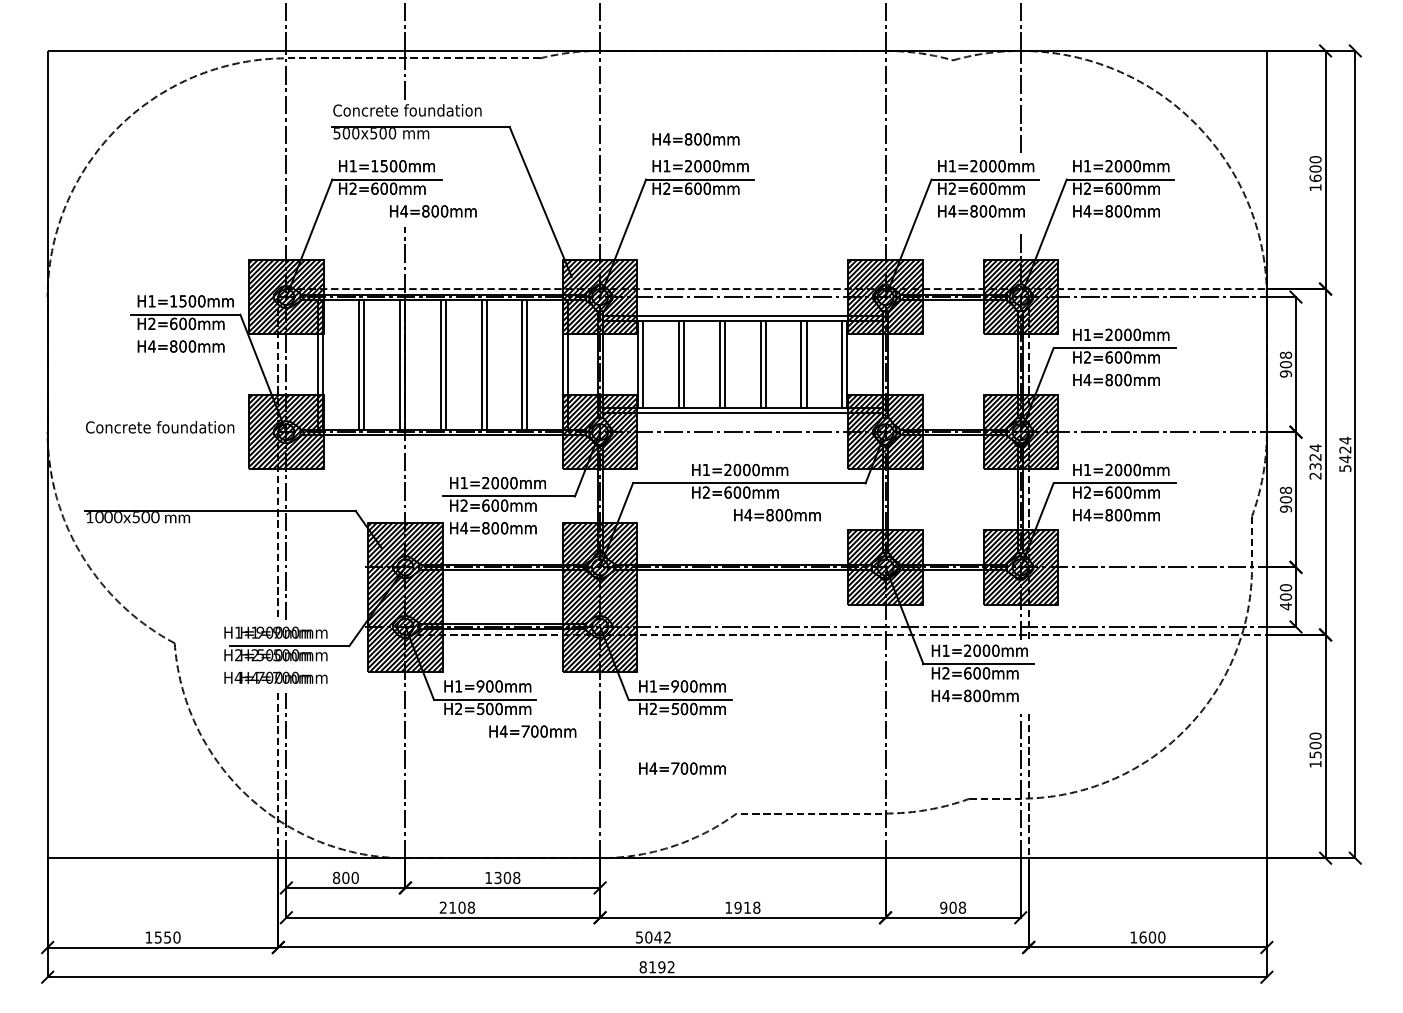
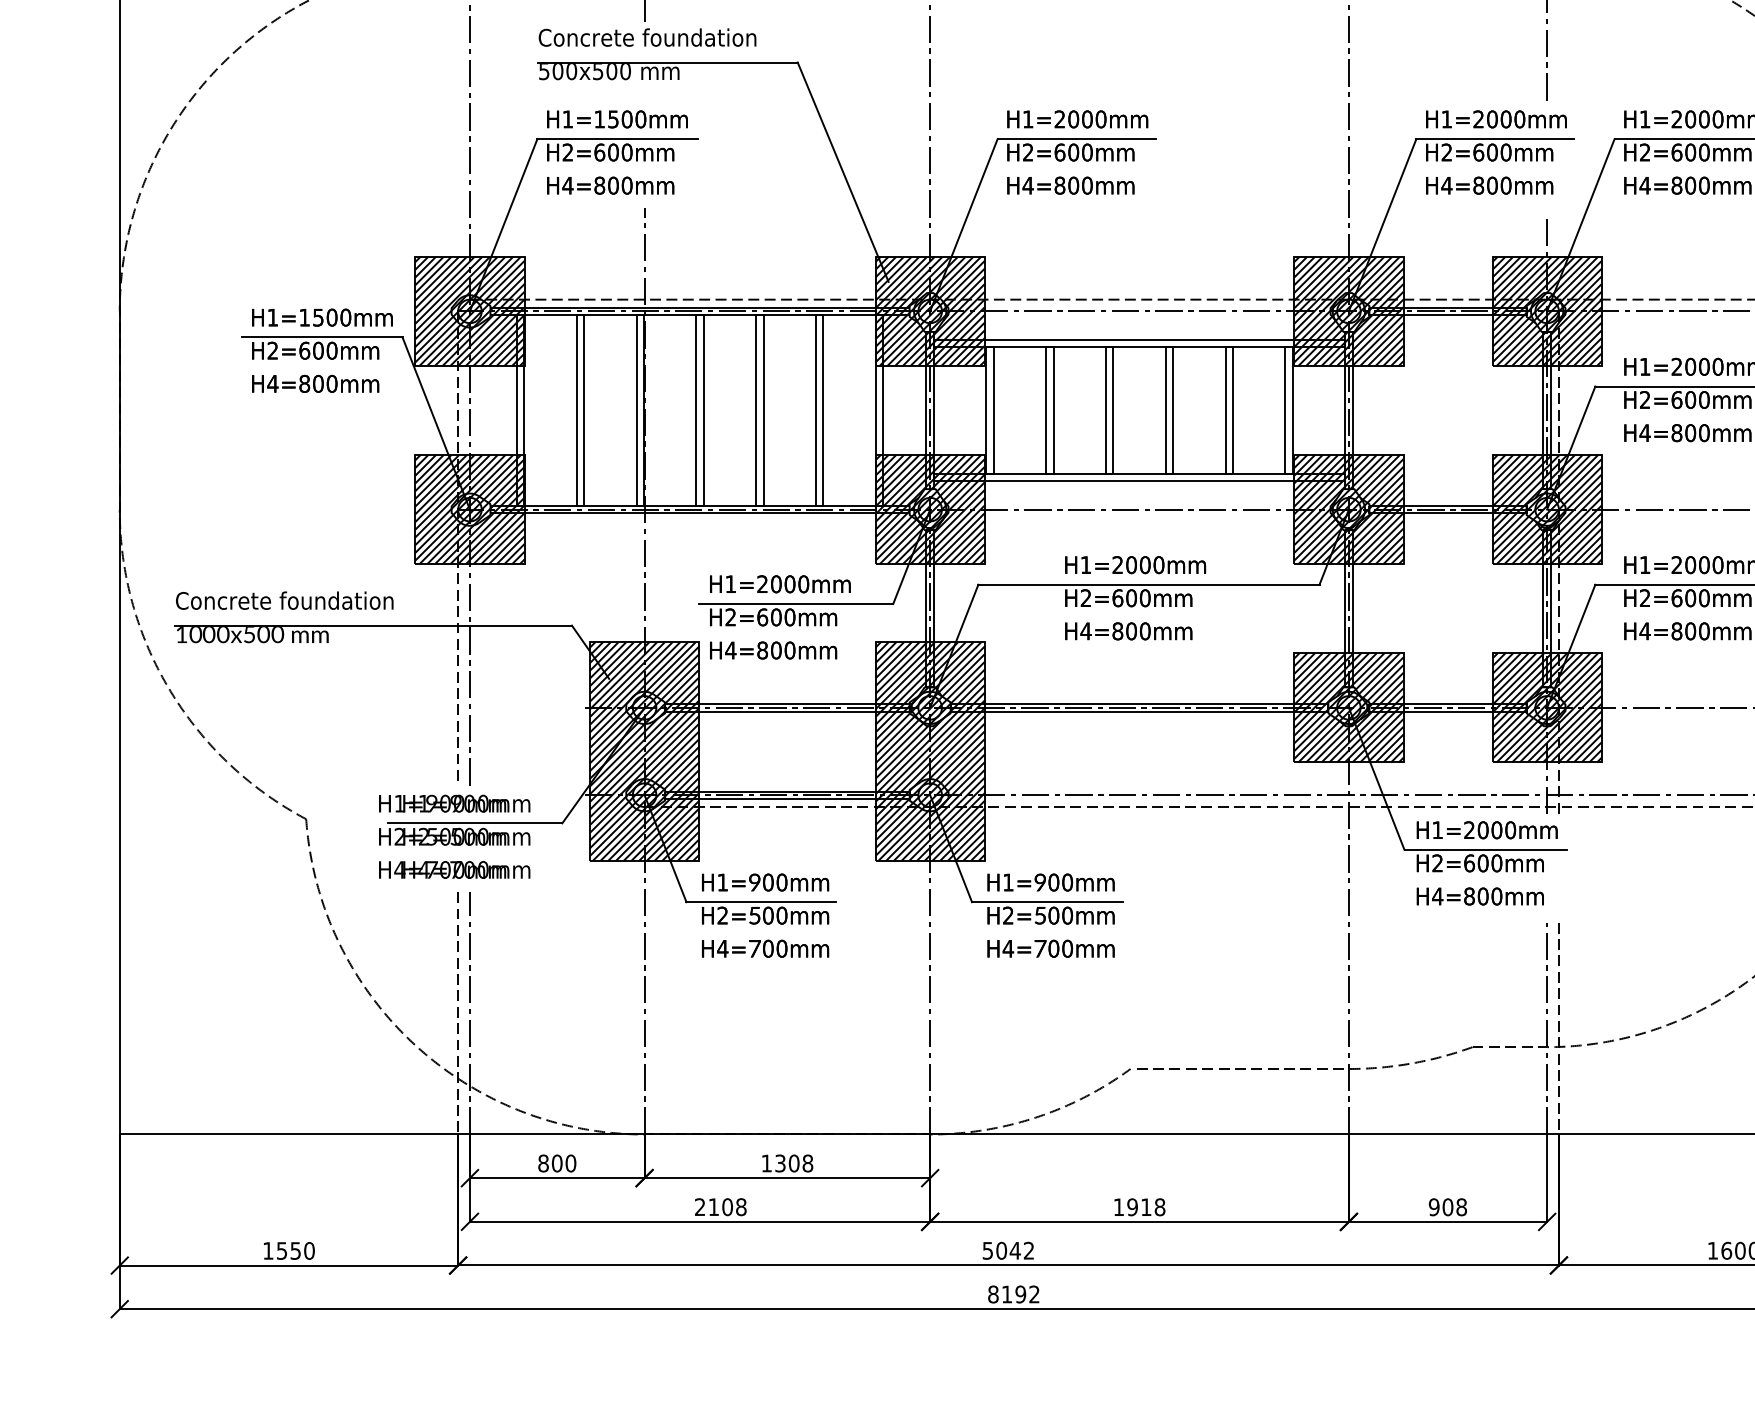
text: (695, 139) -> (1070, 185), moved
text: (433, 211) -> (610, 185), moved
text: (160, 427) -> (285, 600), moved
text: (777, 515) -> (1128, 631), moved
text: (532, 731) -> (764, 948), moved
text: (682, 768) -> (1051, 948), moved

